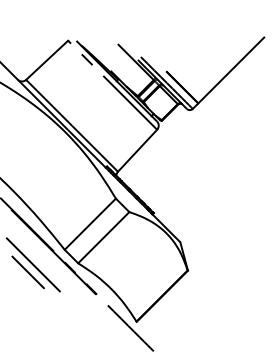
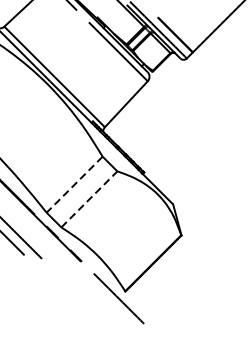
line: (89, 224) -> (73, 184), solid -> dashed
line: (104, 237) -> (90, 199), solid -> dashed

